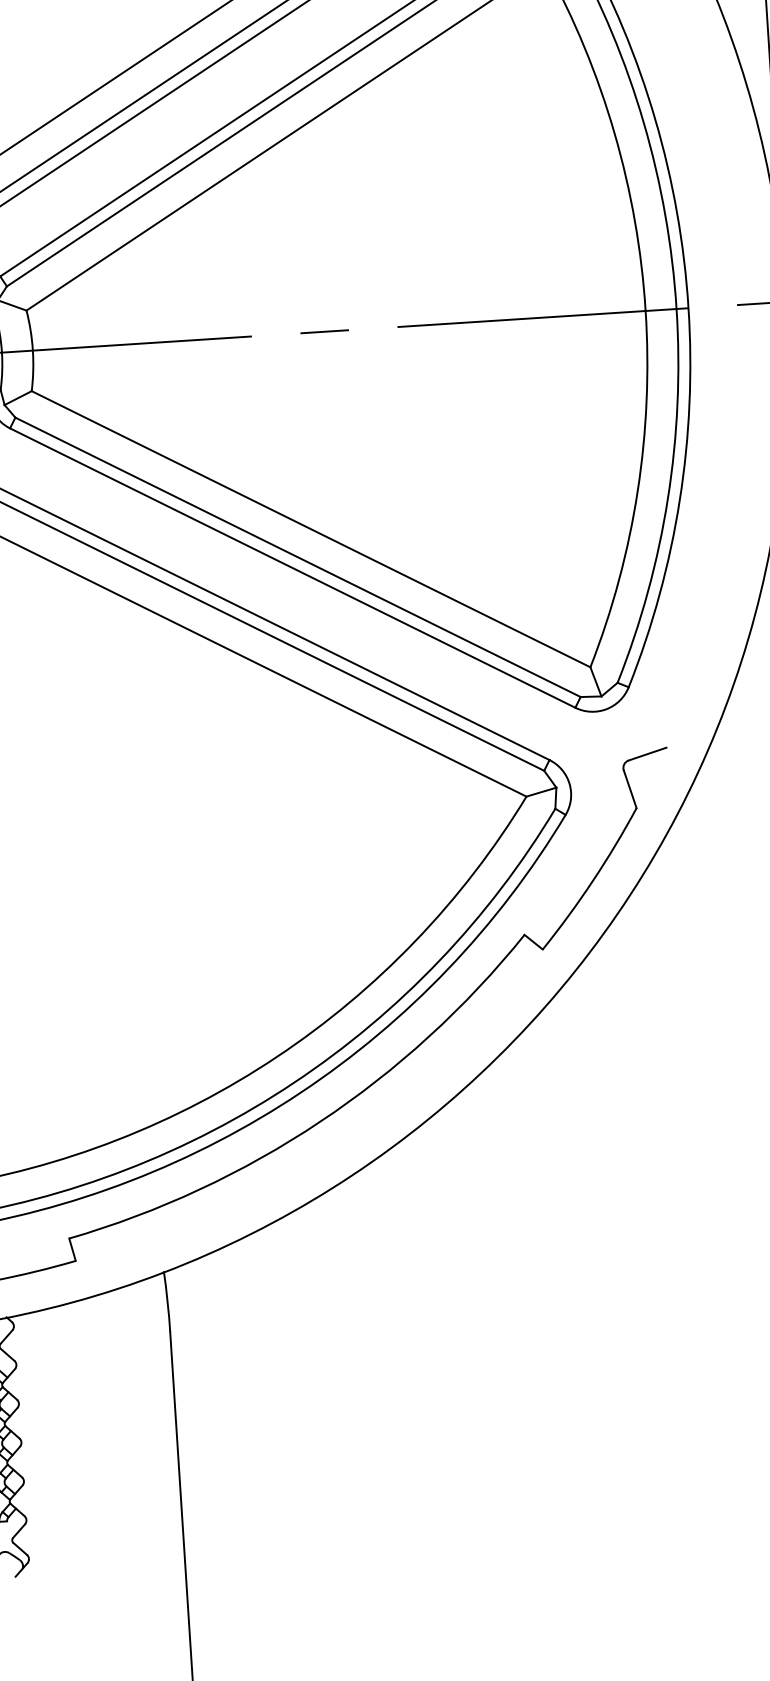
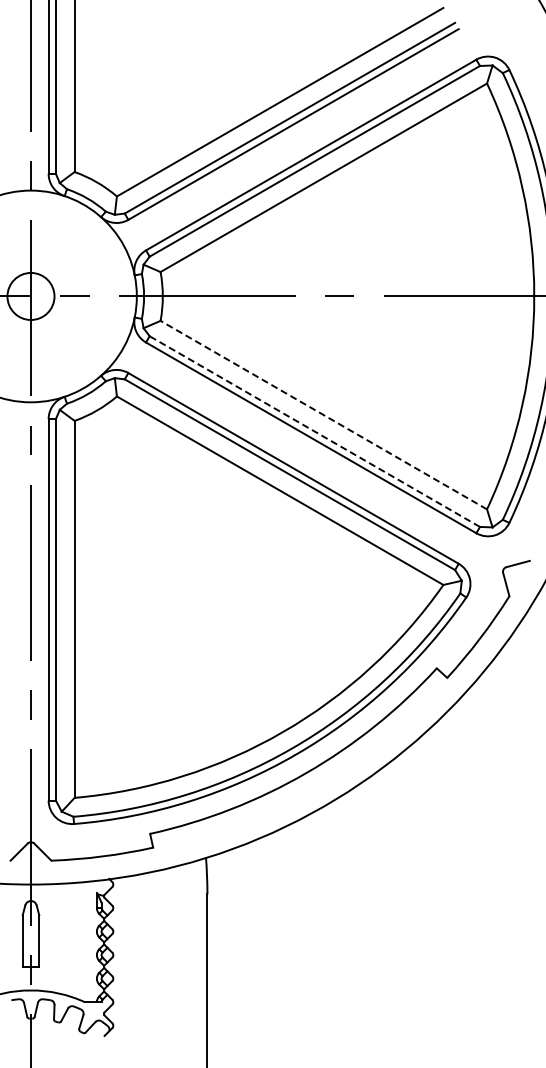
line: (310, 528) -> (323, 414), solid -> dashed
line: (297, 557) -> (314, 431), solid -> dashed

